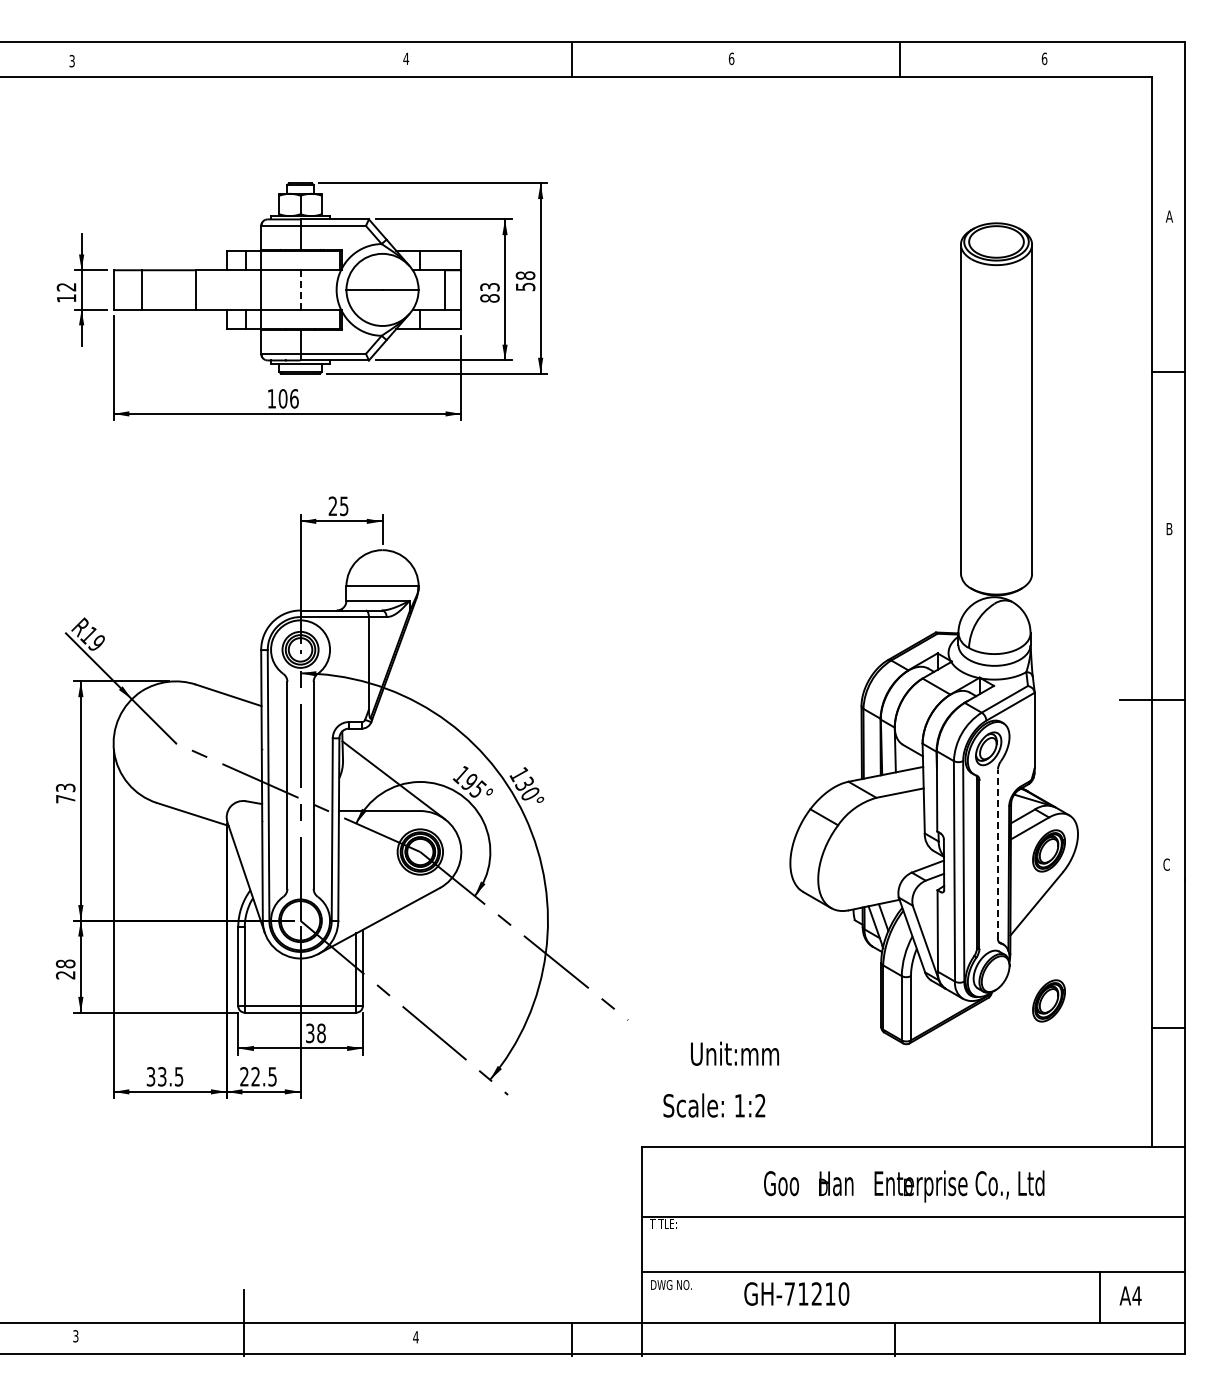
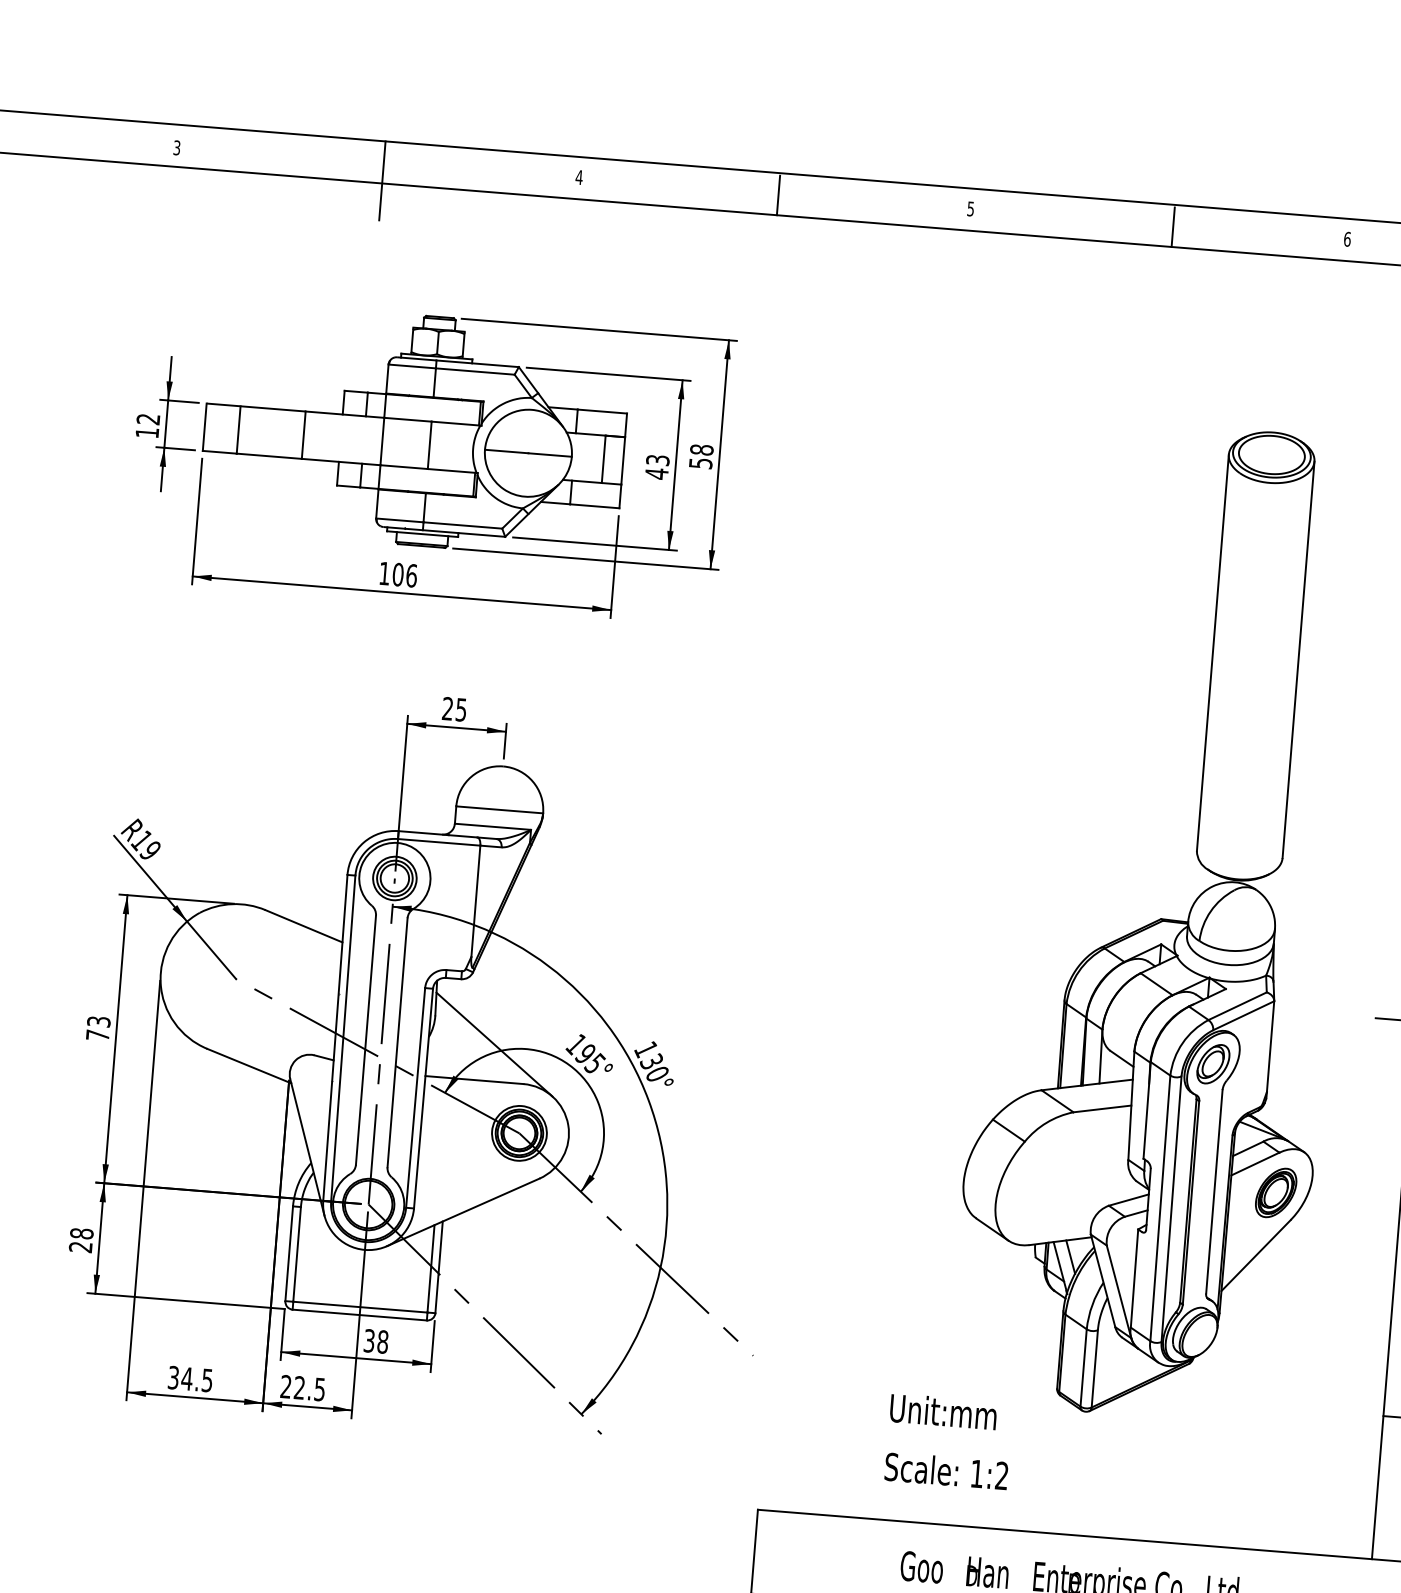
text: (731, 58) -> (970, 208), 6 -> 5
line: (243, 74) -> (381, 180), added
line: (300, 289) -> (429, 444), dashed -> solid
text: (489, 298) -> (656, 473), 83 -> 43
line: (997, 854) -> (1213, 1192), dashed -> solid
part: (1048, 1000) -> (1261, 1372), removed
text: (734, 1053) -> (943, 1411), moved
text: (161, 1076) -> (186, 1378), 33.5 -> 34.5
text: (714, 1105) -> (946, 1471), moved

